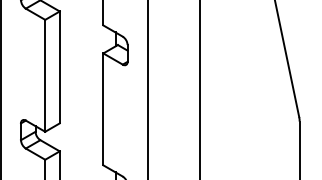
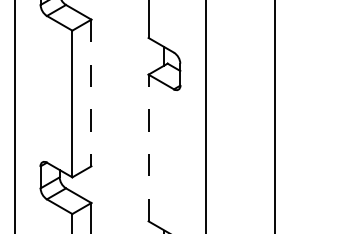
line: (59, 67) -> (91, 93), solid -> dashed
line: (103, 109) -> (148, 148), solid -> dashed

